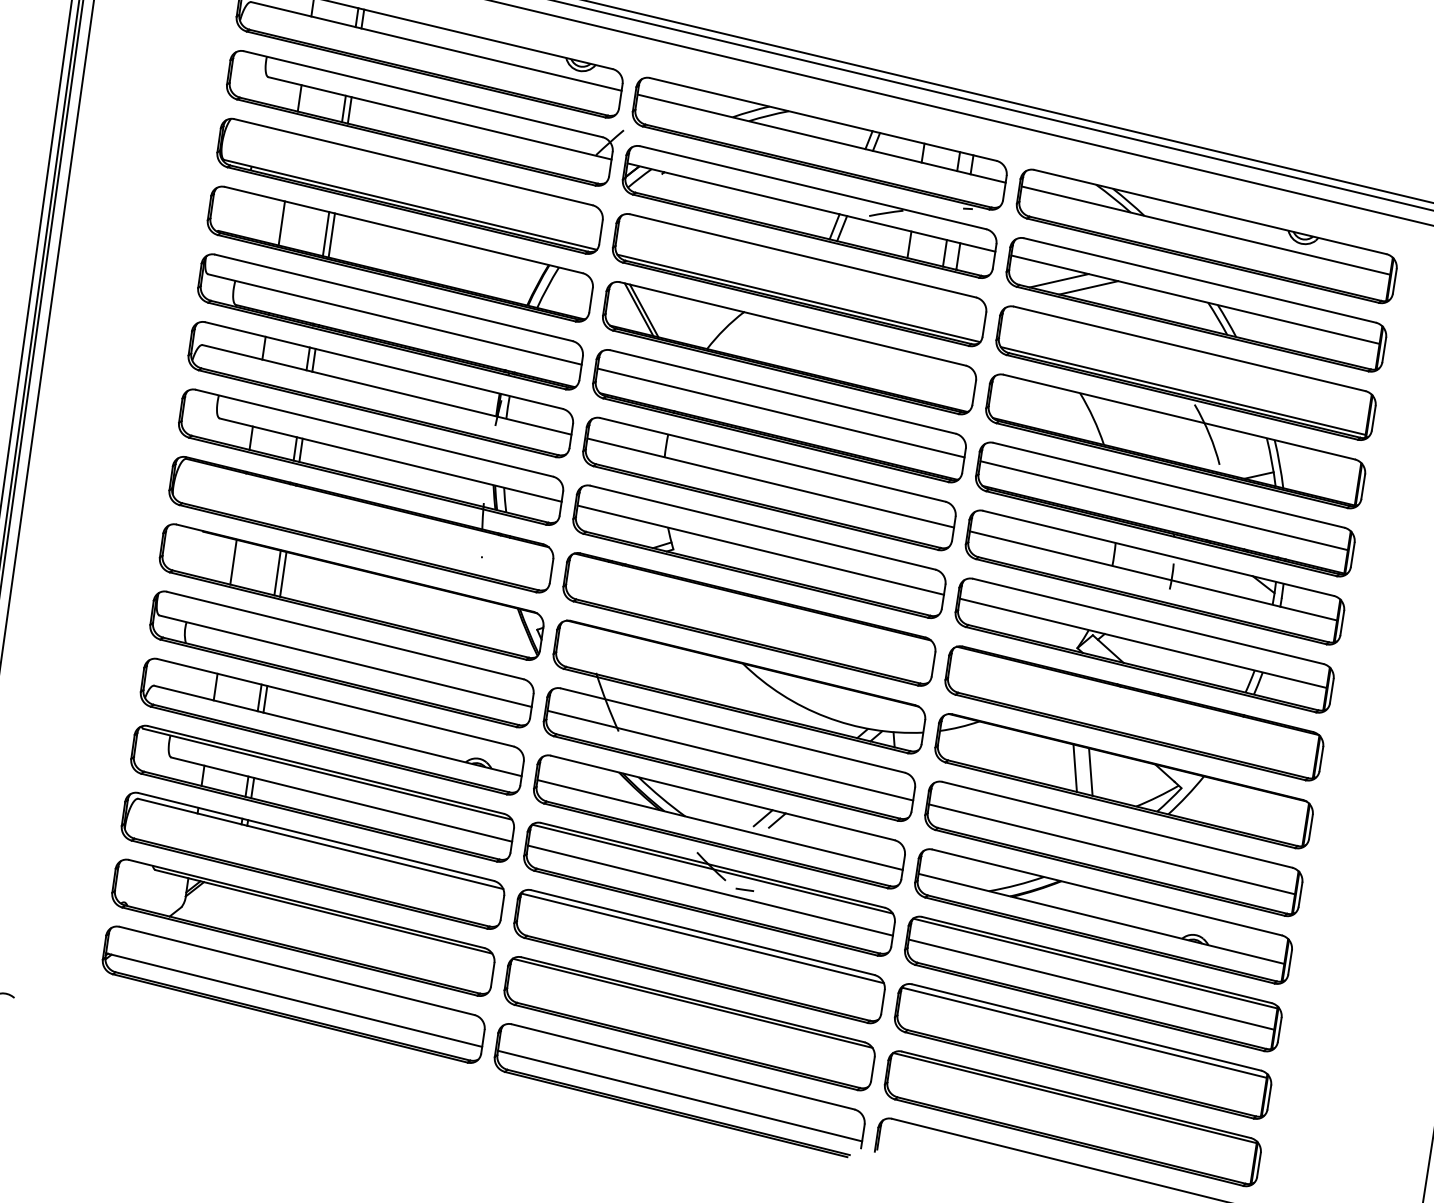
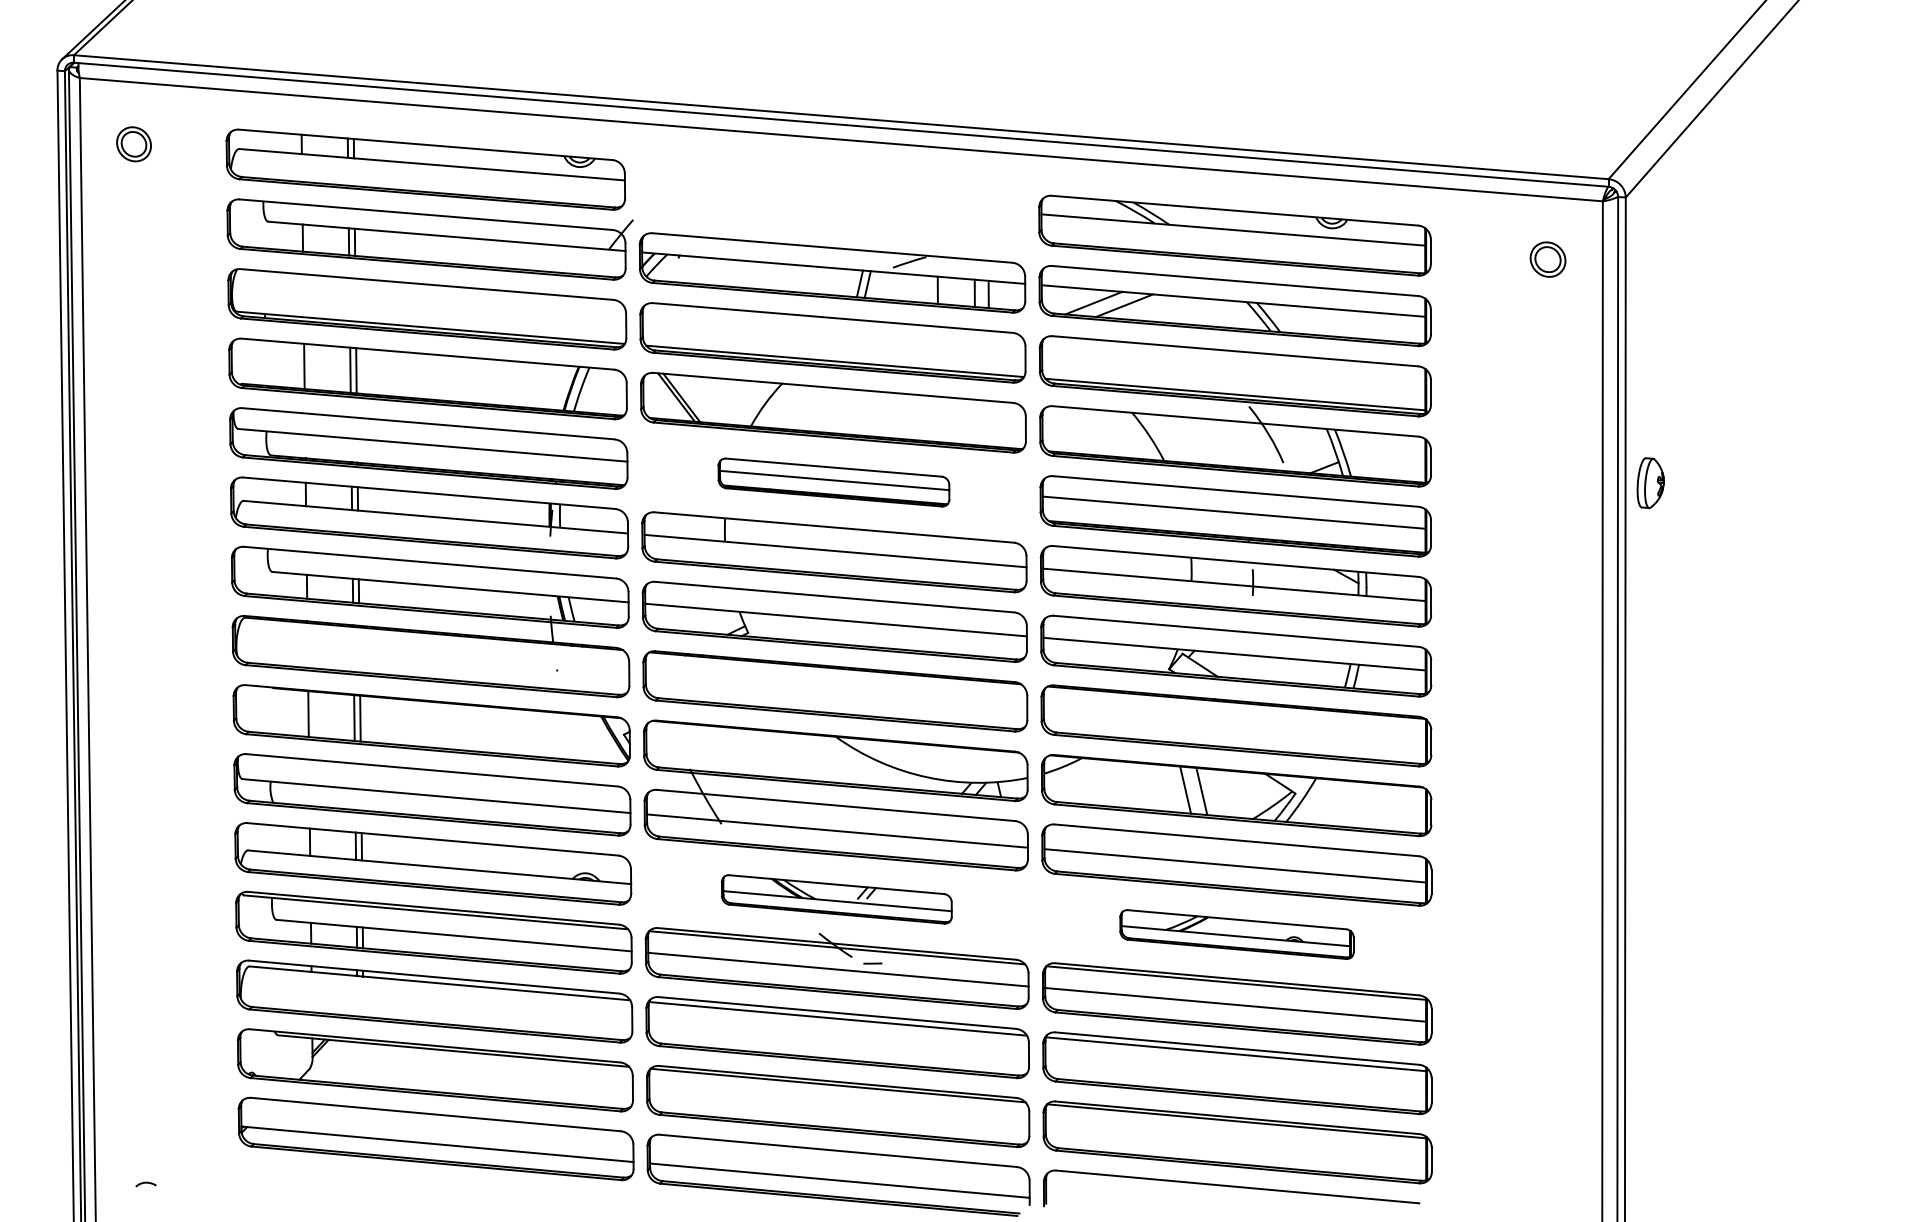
part: (818, 145) -> (831, 204), removed
part: (779, 415) -> (833, 482), size x0.6
part: (719, 822) -> (836, 899), size x0.6
part: (1102, 916) -> (1236, 934), size x0.6

